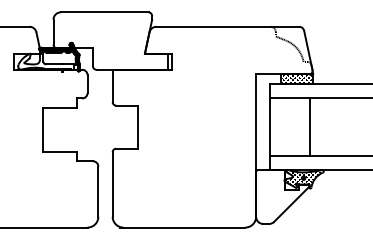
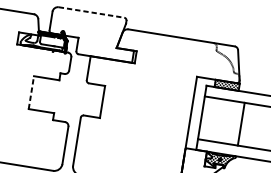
line: (104, 12) -> (91, 12), solid -> dashed
line: (309, 126) -> (241, 123), moved
line: (42, 129) -> (31, 92), solid -> dashed

